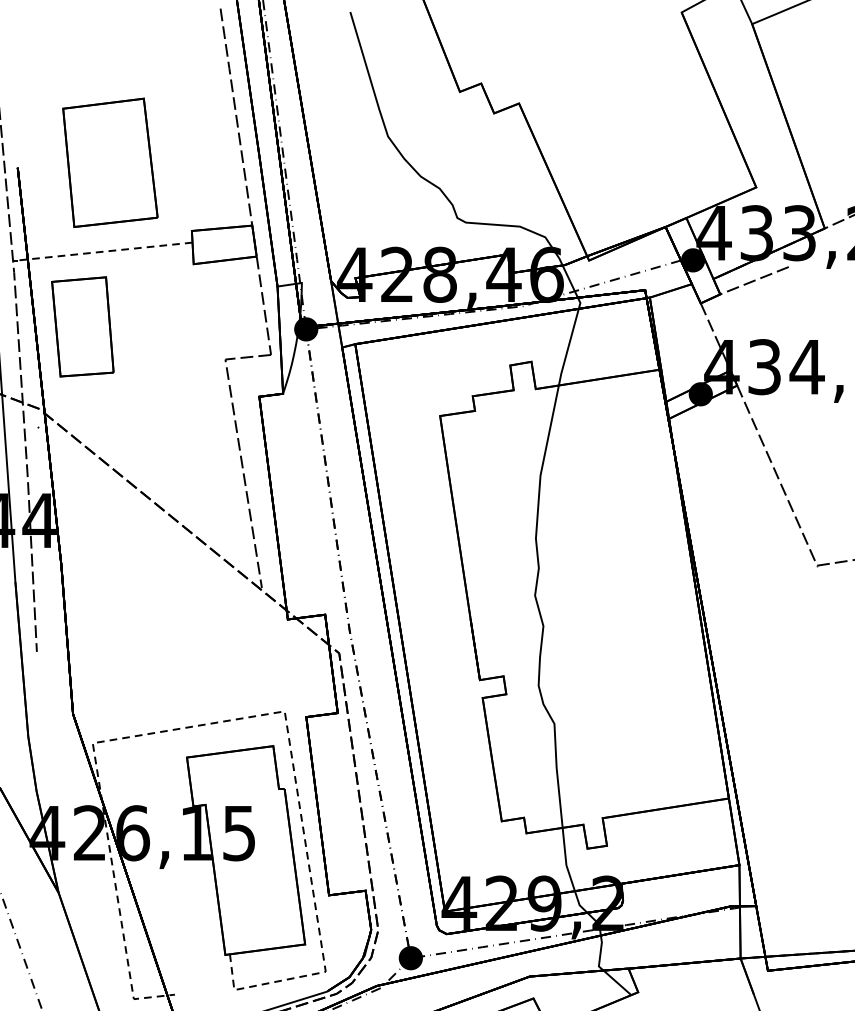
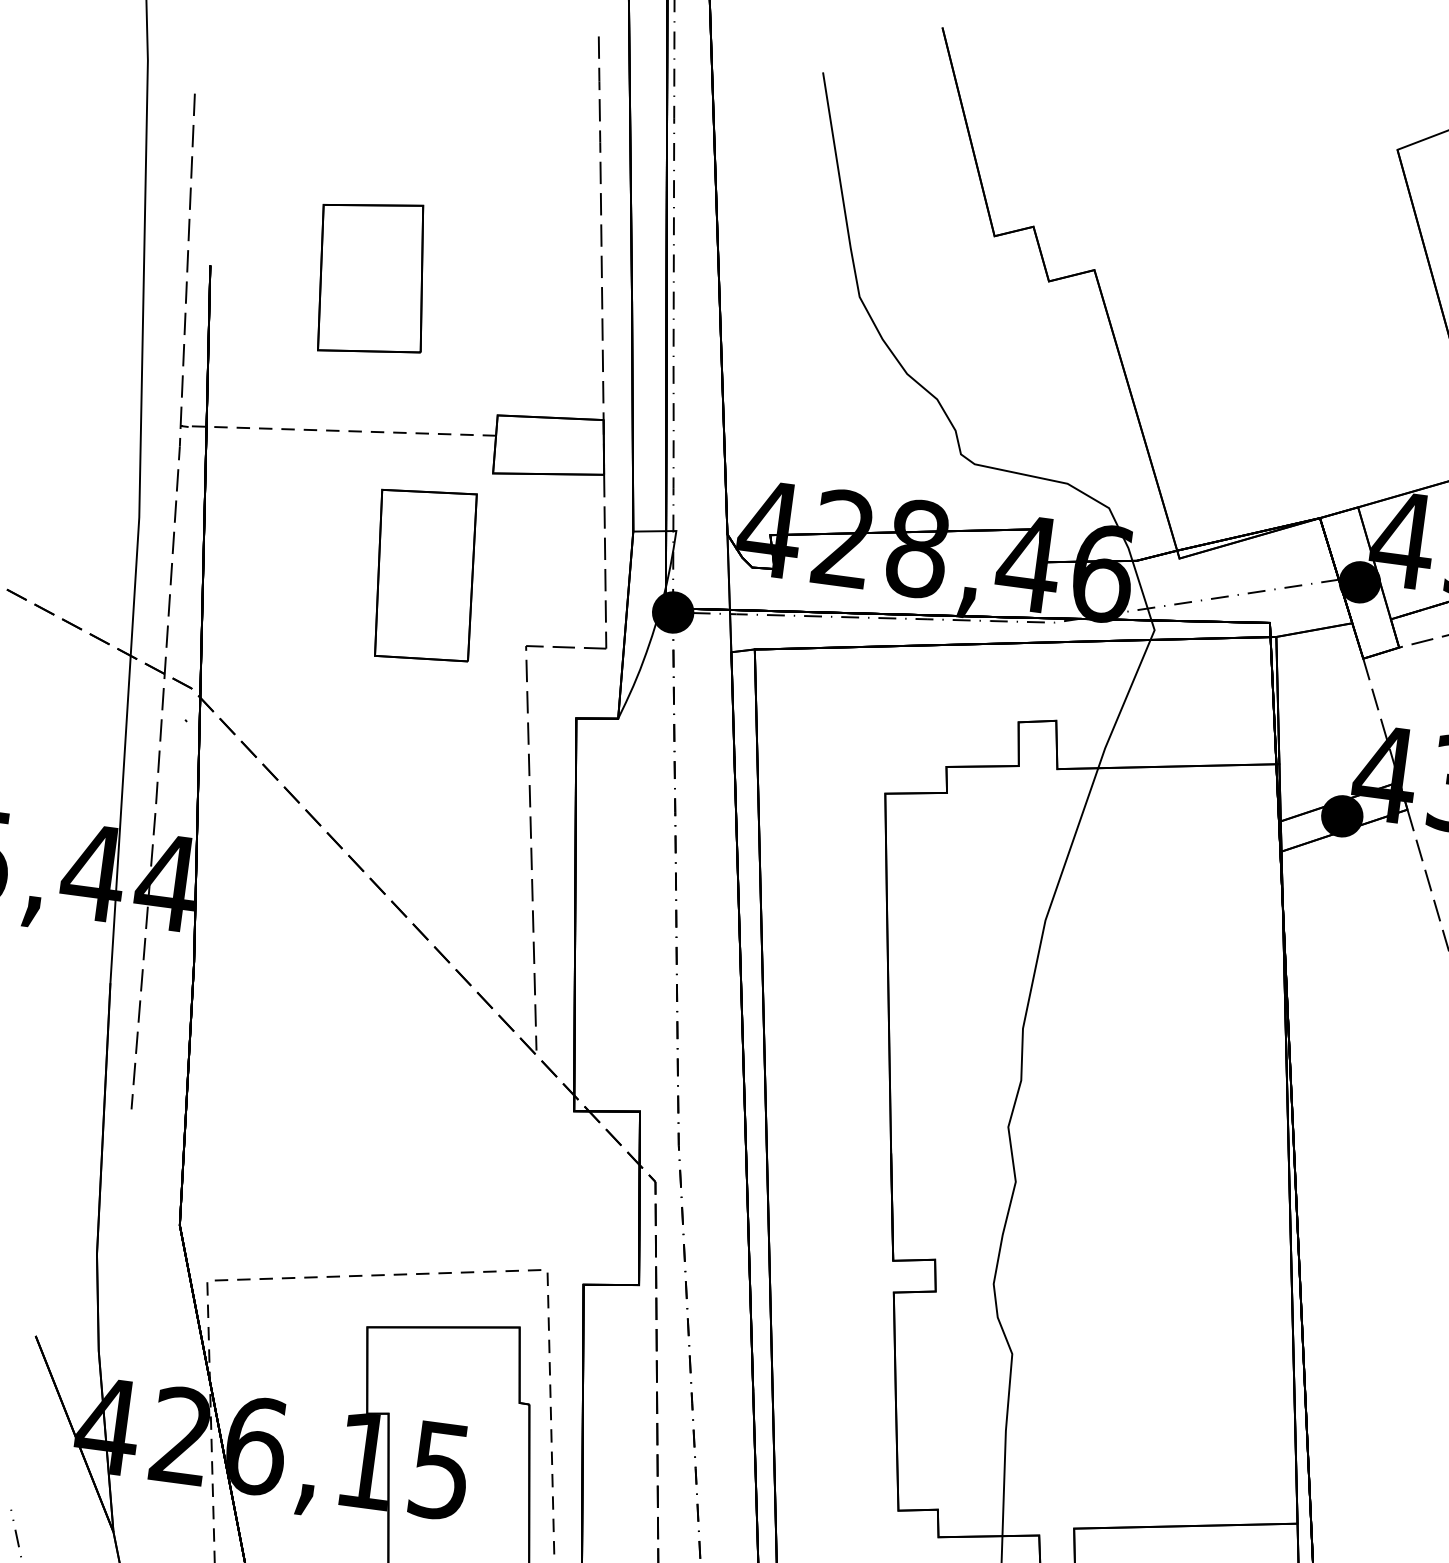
part: (110, 162) -> (372, 277), size x0.7
part: (82, 326) -> (424, 574), moved

